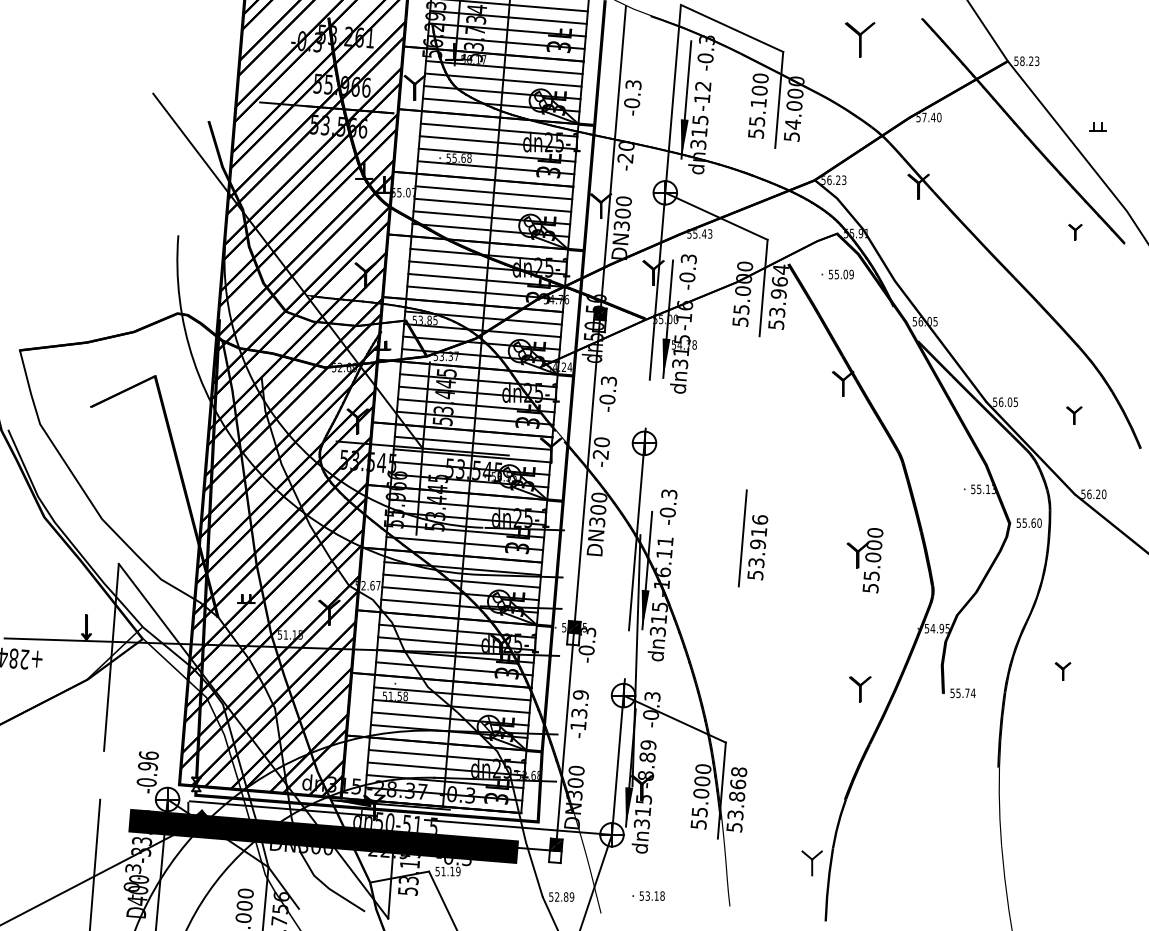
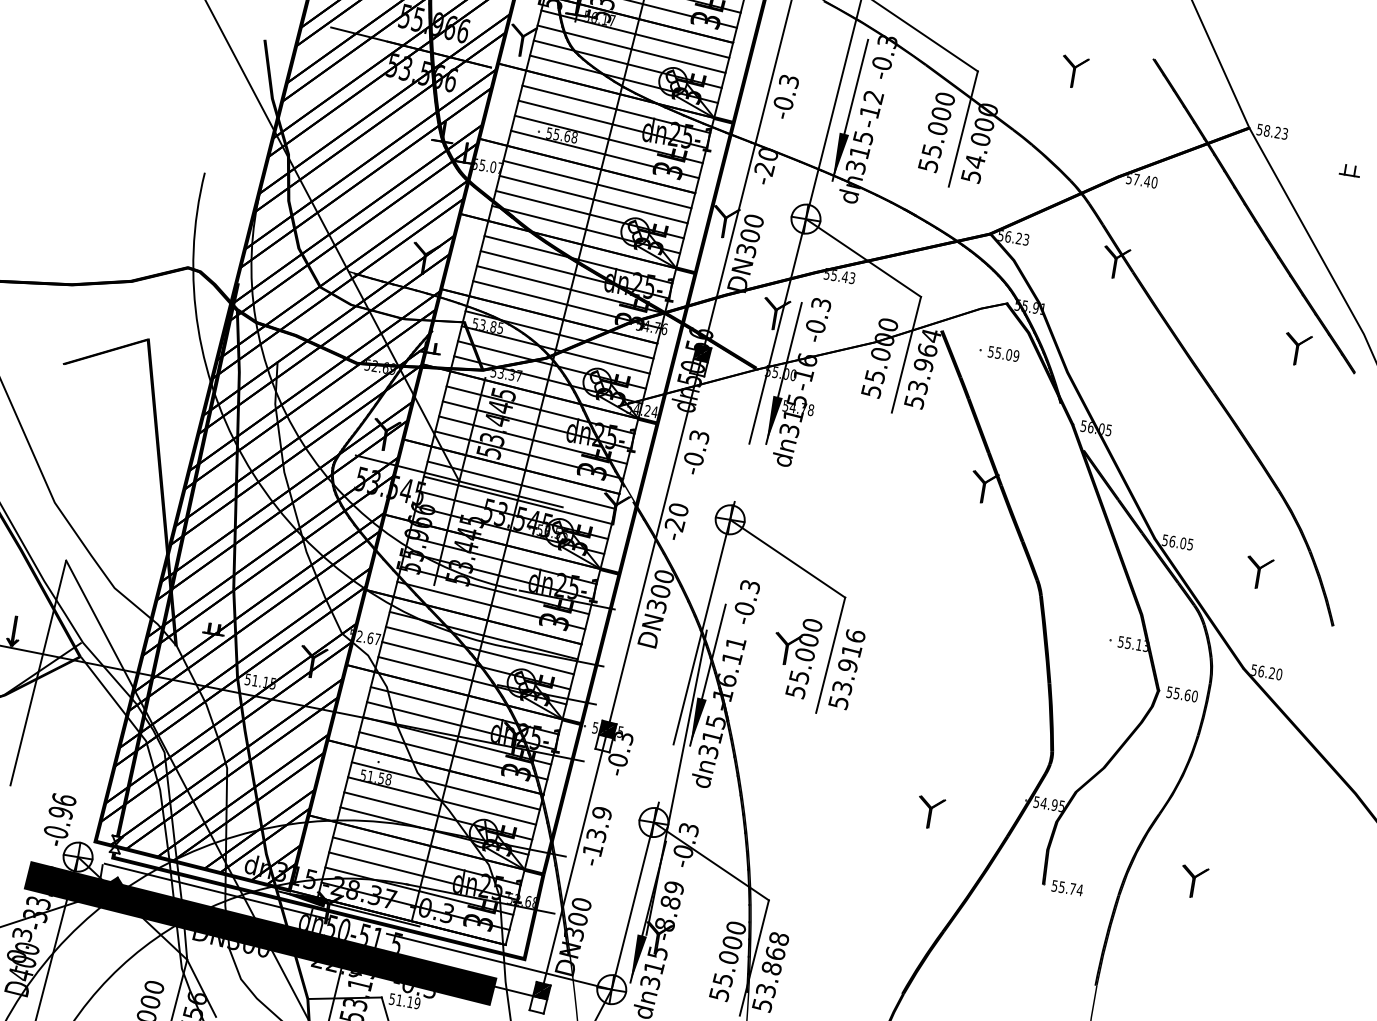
part: (860, 39) -> (1074, 71), size x0.71
text: (758, 102) -> (937, 127), 55.100 -> 55.000
part: (1097, 126) -> (1349, 169), moved
part: (1075, 232) -> (1297, 350), size x1.67
part: (1074, 415) -> (1259, 572), size x1.43
line: (695, 466) -> (787, 558), added
part: (864, 560) -> (793, 656), moved
part: (1062, 671) -> (1192, 881), size x1.43
part: (860, 689) -> (930, 813), moved

